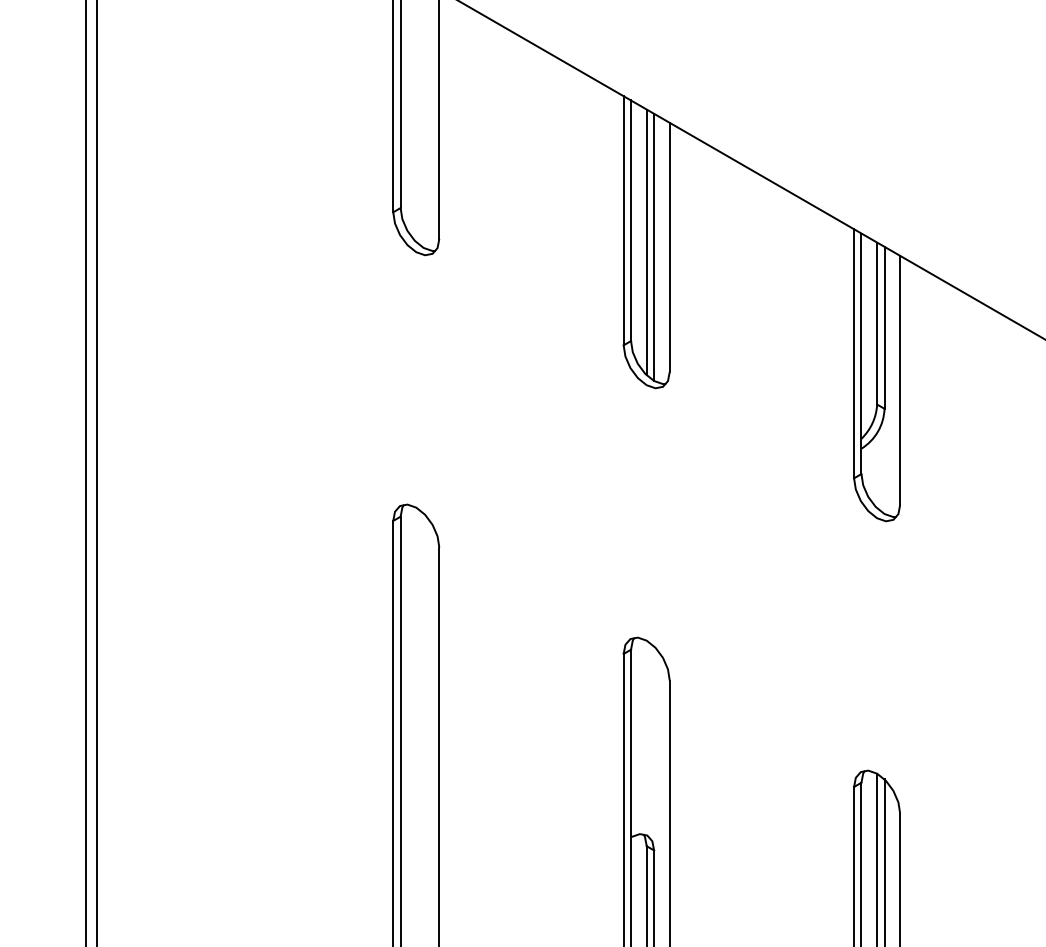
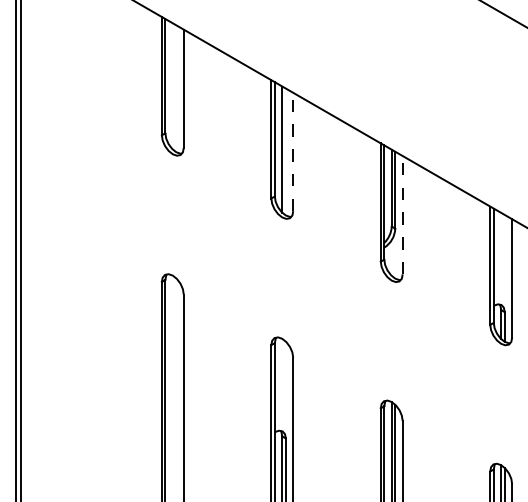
line: (653, 246) -> (285, 151), removed
line: (670, 246) -> (293, 151), solid -> dashed
line: (899, 378) -> (402, 214), solid -> dashed

